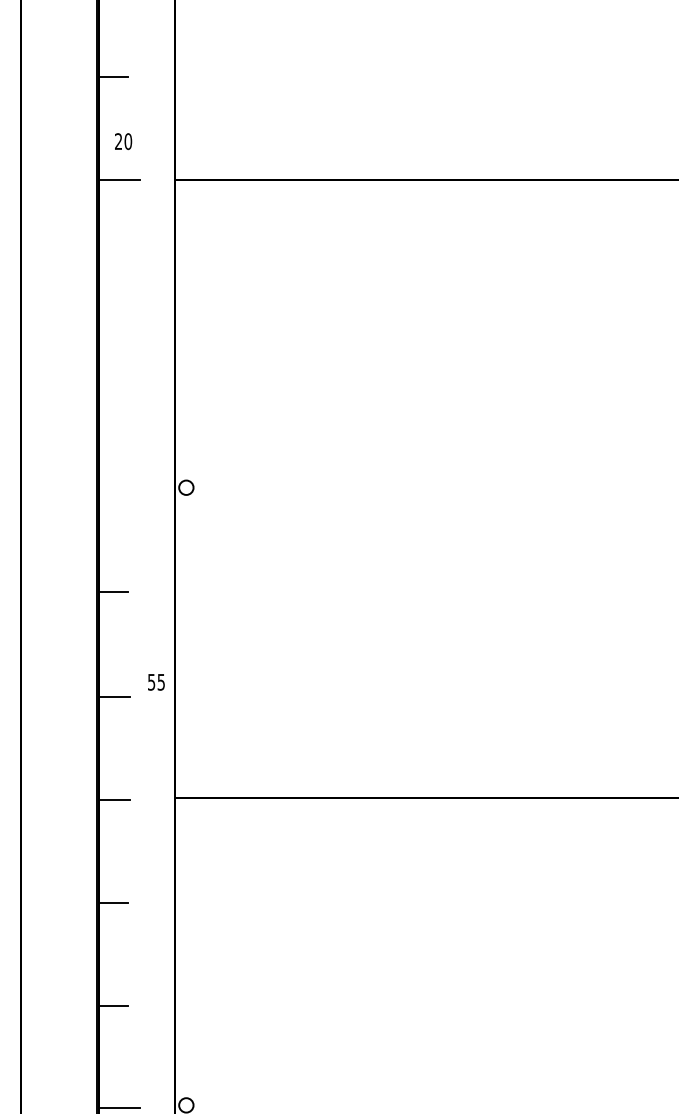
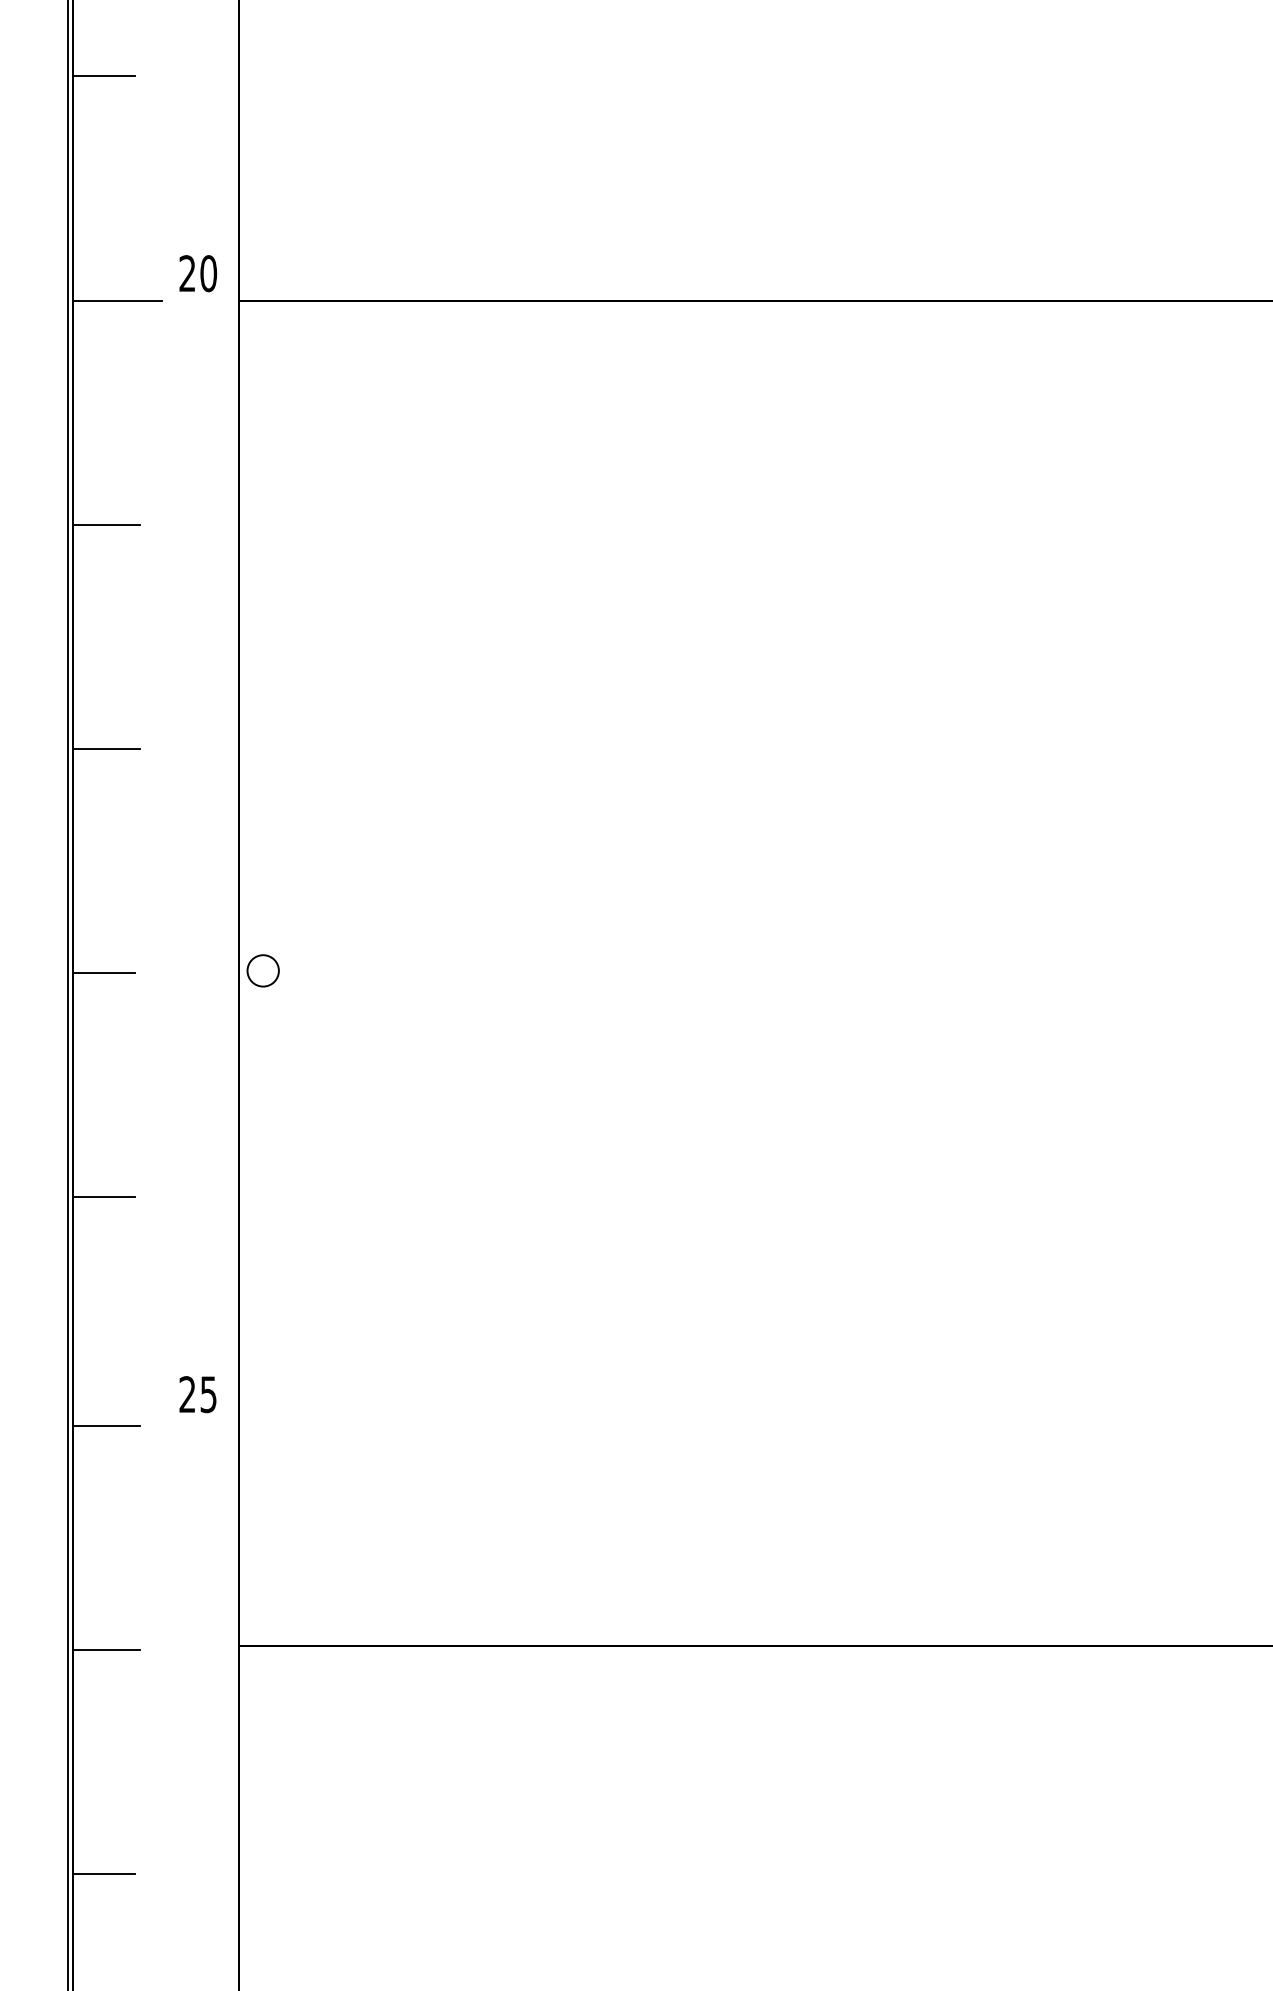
text: (123, 141) -> (198, 273), moved
line: (113, 282) -> (104, 523), added
line: (113, 385) -> (104, 748), added
line: (112, 488) -> (102, 972), added
text: (151, 681) -> (187, 1392), 55 -> 25

